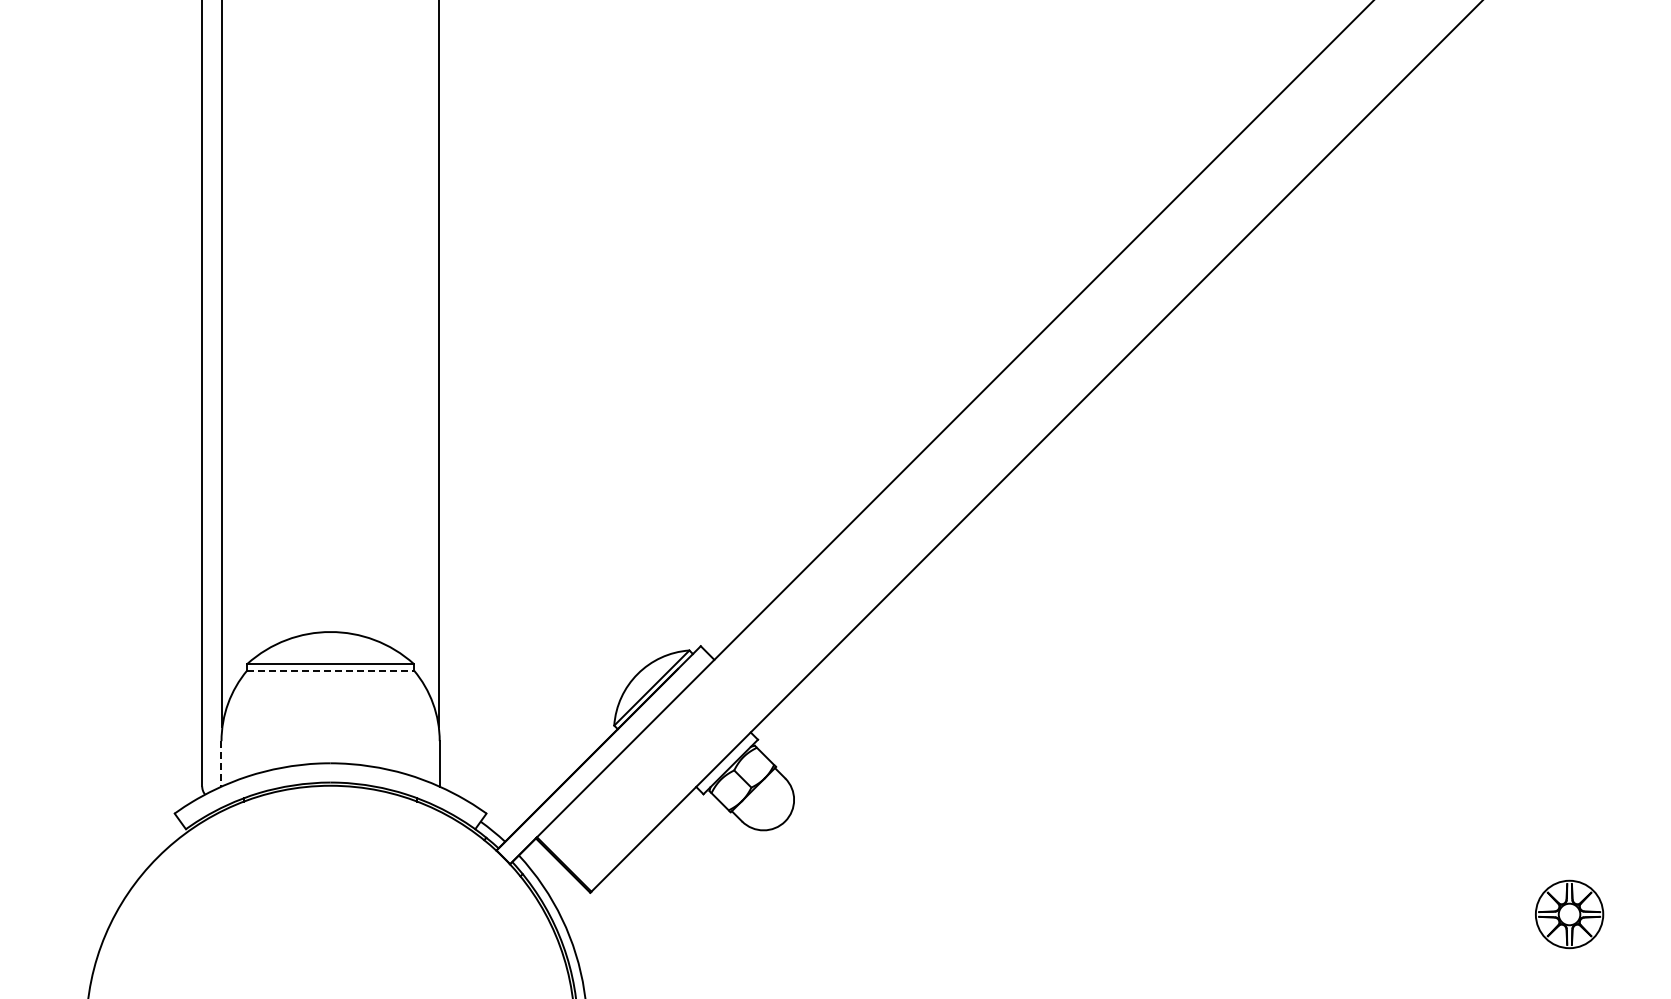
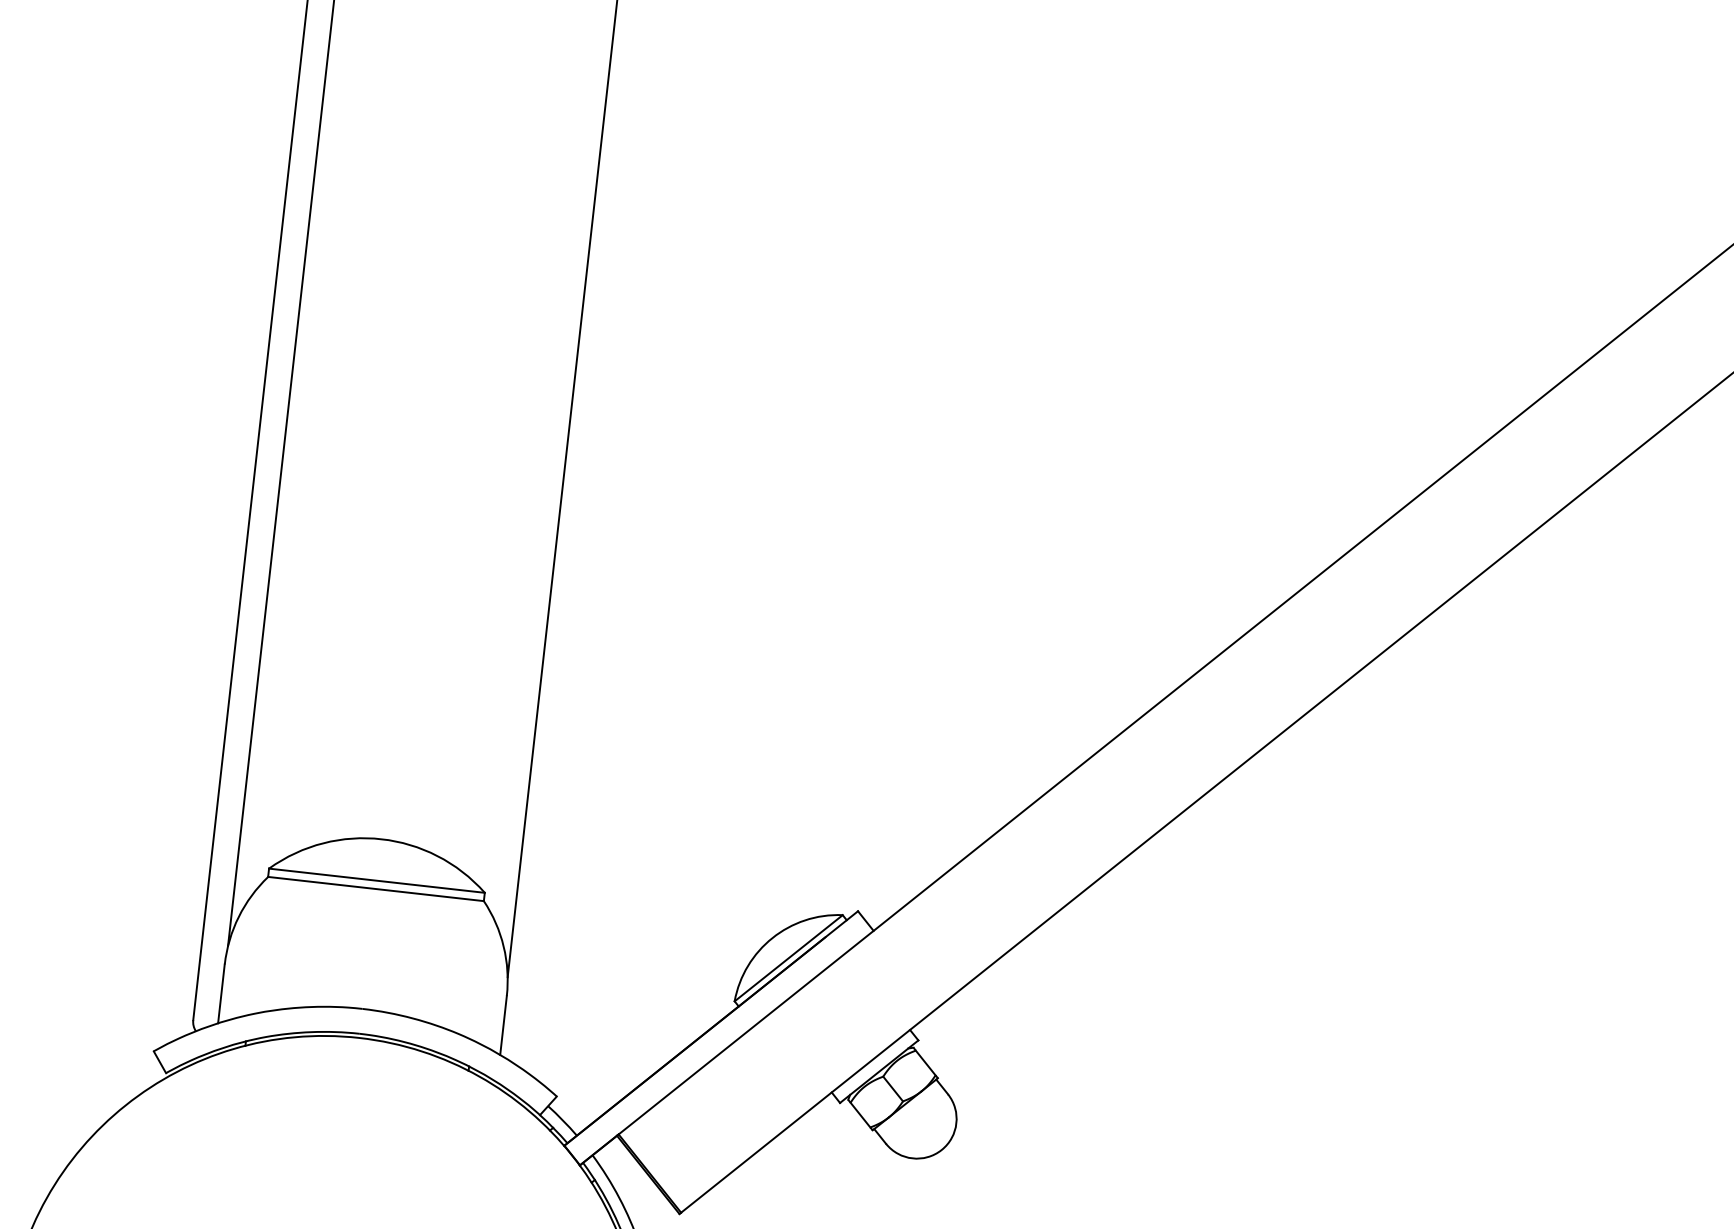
line: (331, 670) -> (377, 889), dashed -> solid
line: (221, 763) -> (221, 993), dashed -> solid

